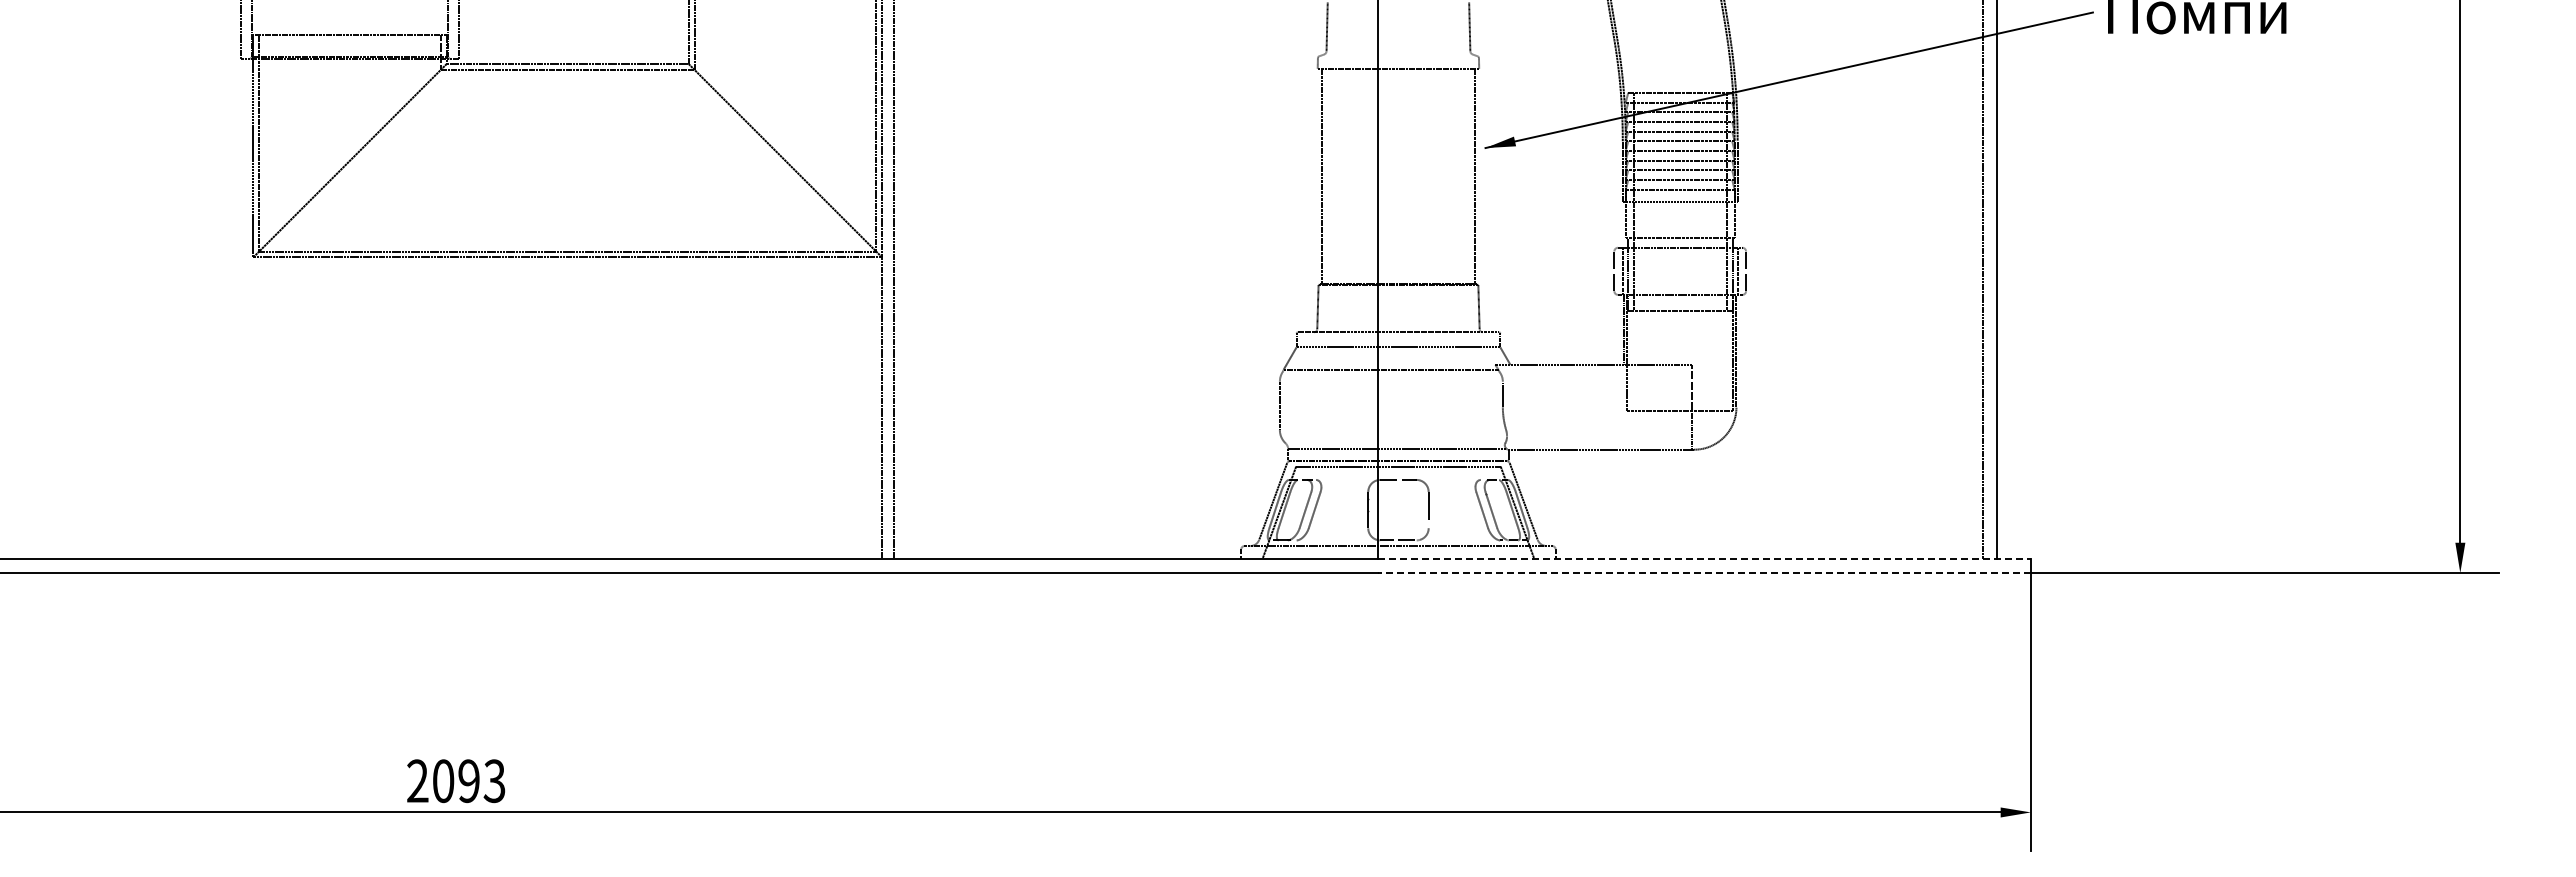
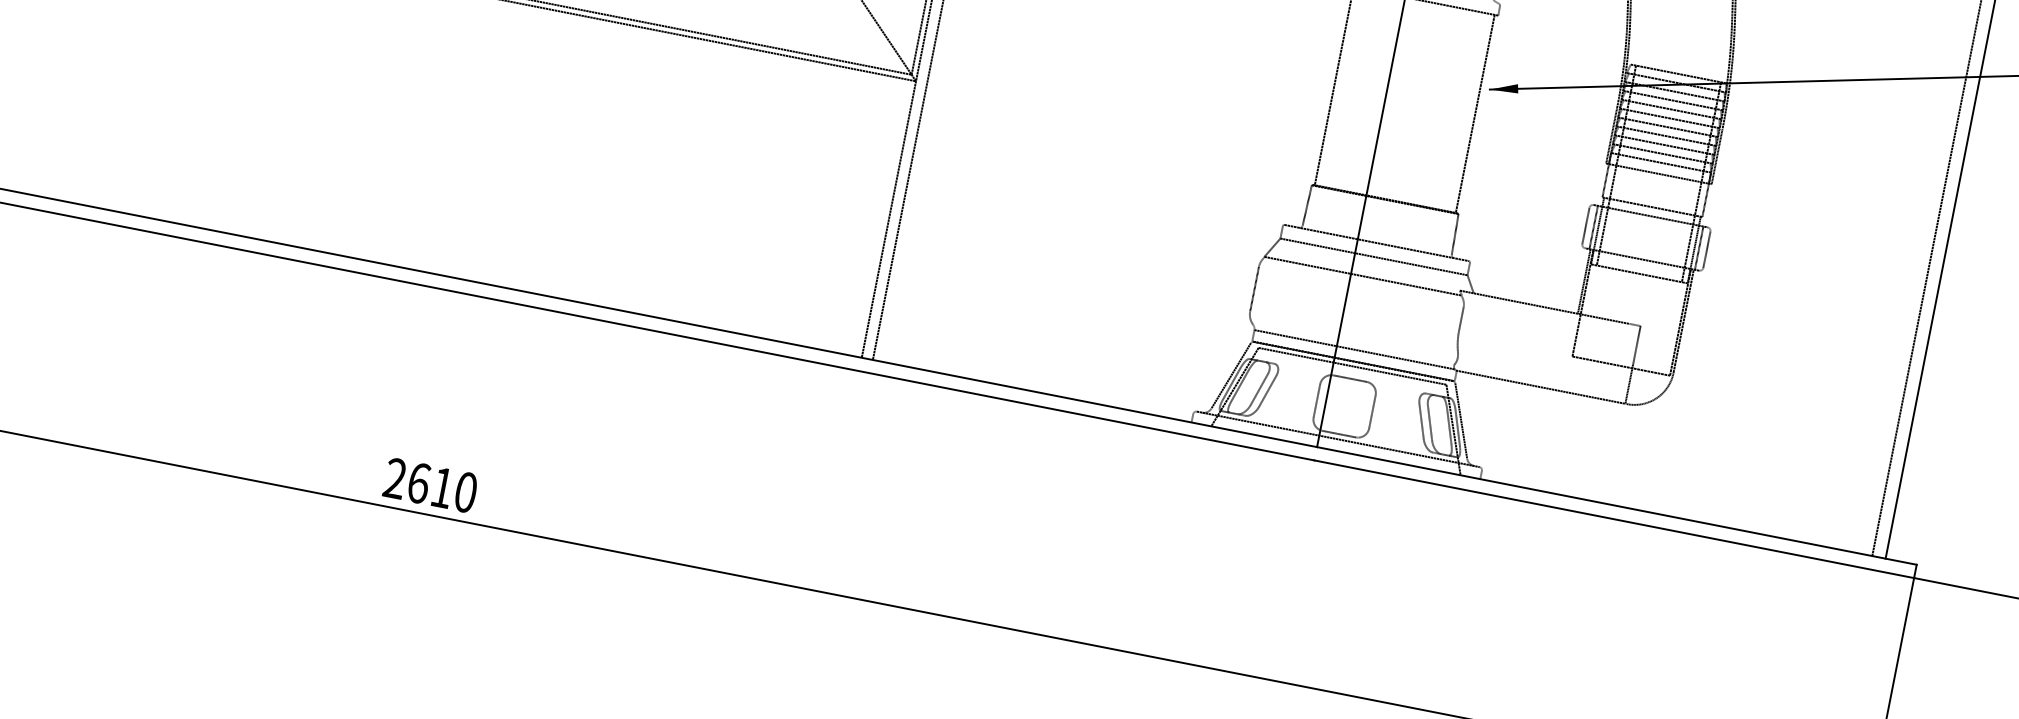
line: (1704, 558) -> (1616, 505), dashed -> solid
line: (1703, 573) -> (1613, 519), dashed -> solid
text: (469, 781) -> (442, 488), 2093 -> 2610

